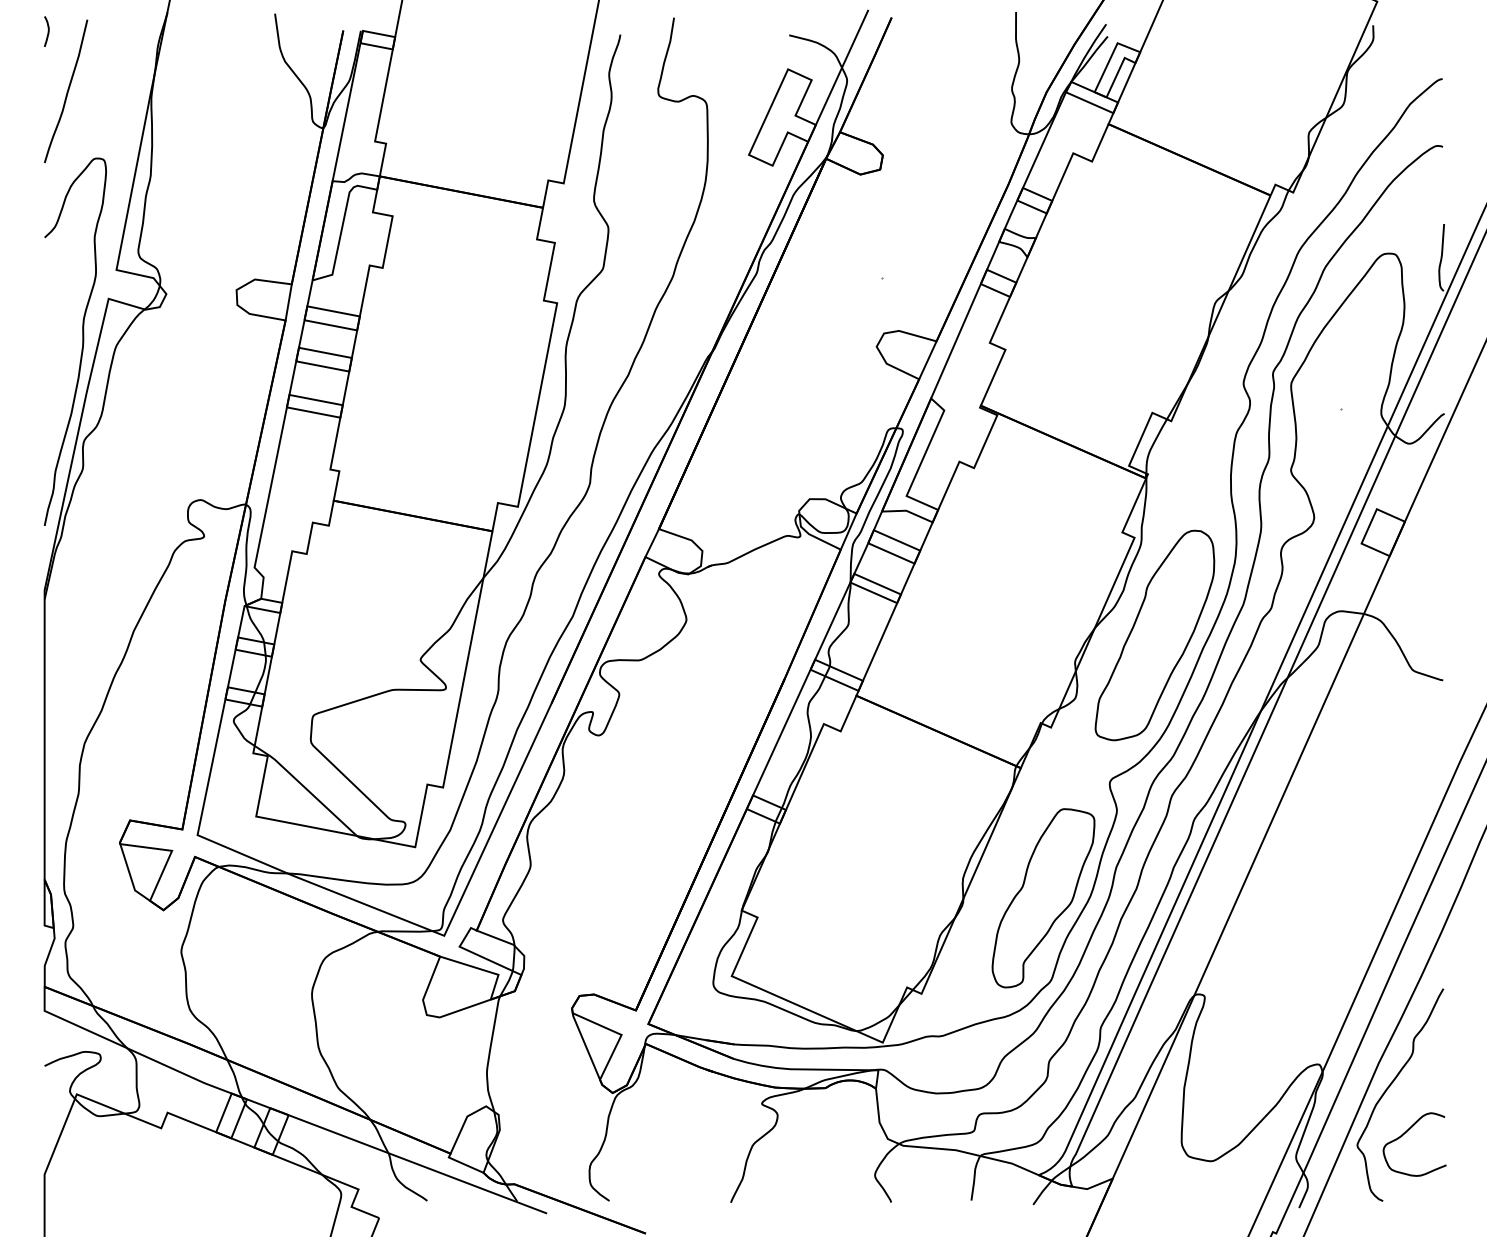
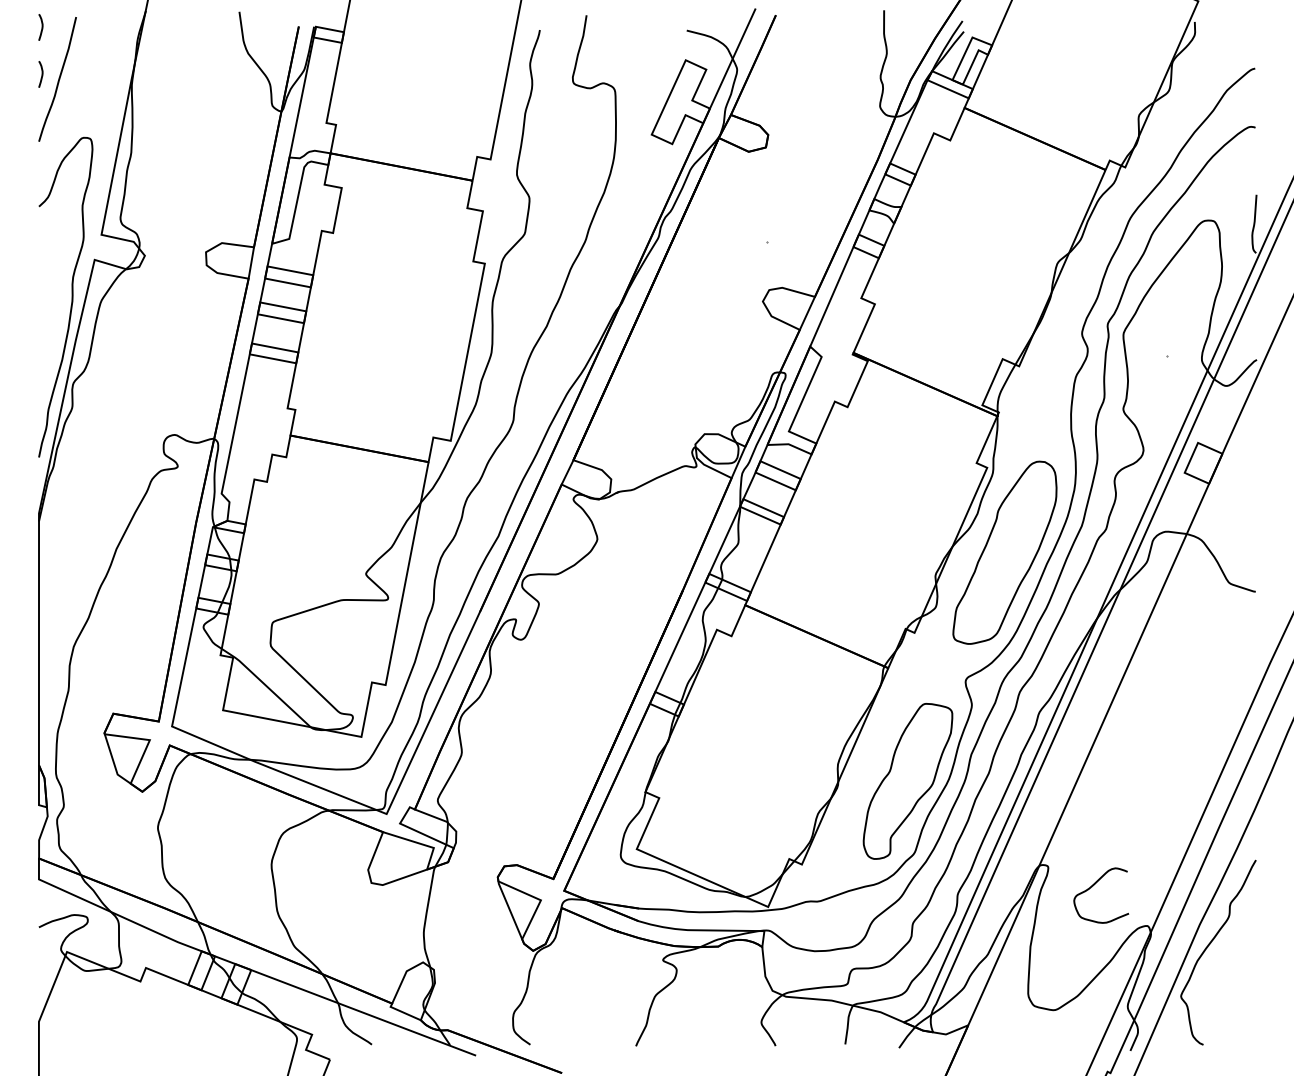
curve: (47, 85) -> (41, 74), added
curve: (1404, 1134) -> (1092, 886), moved

